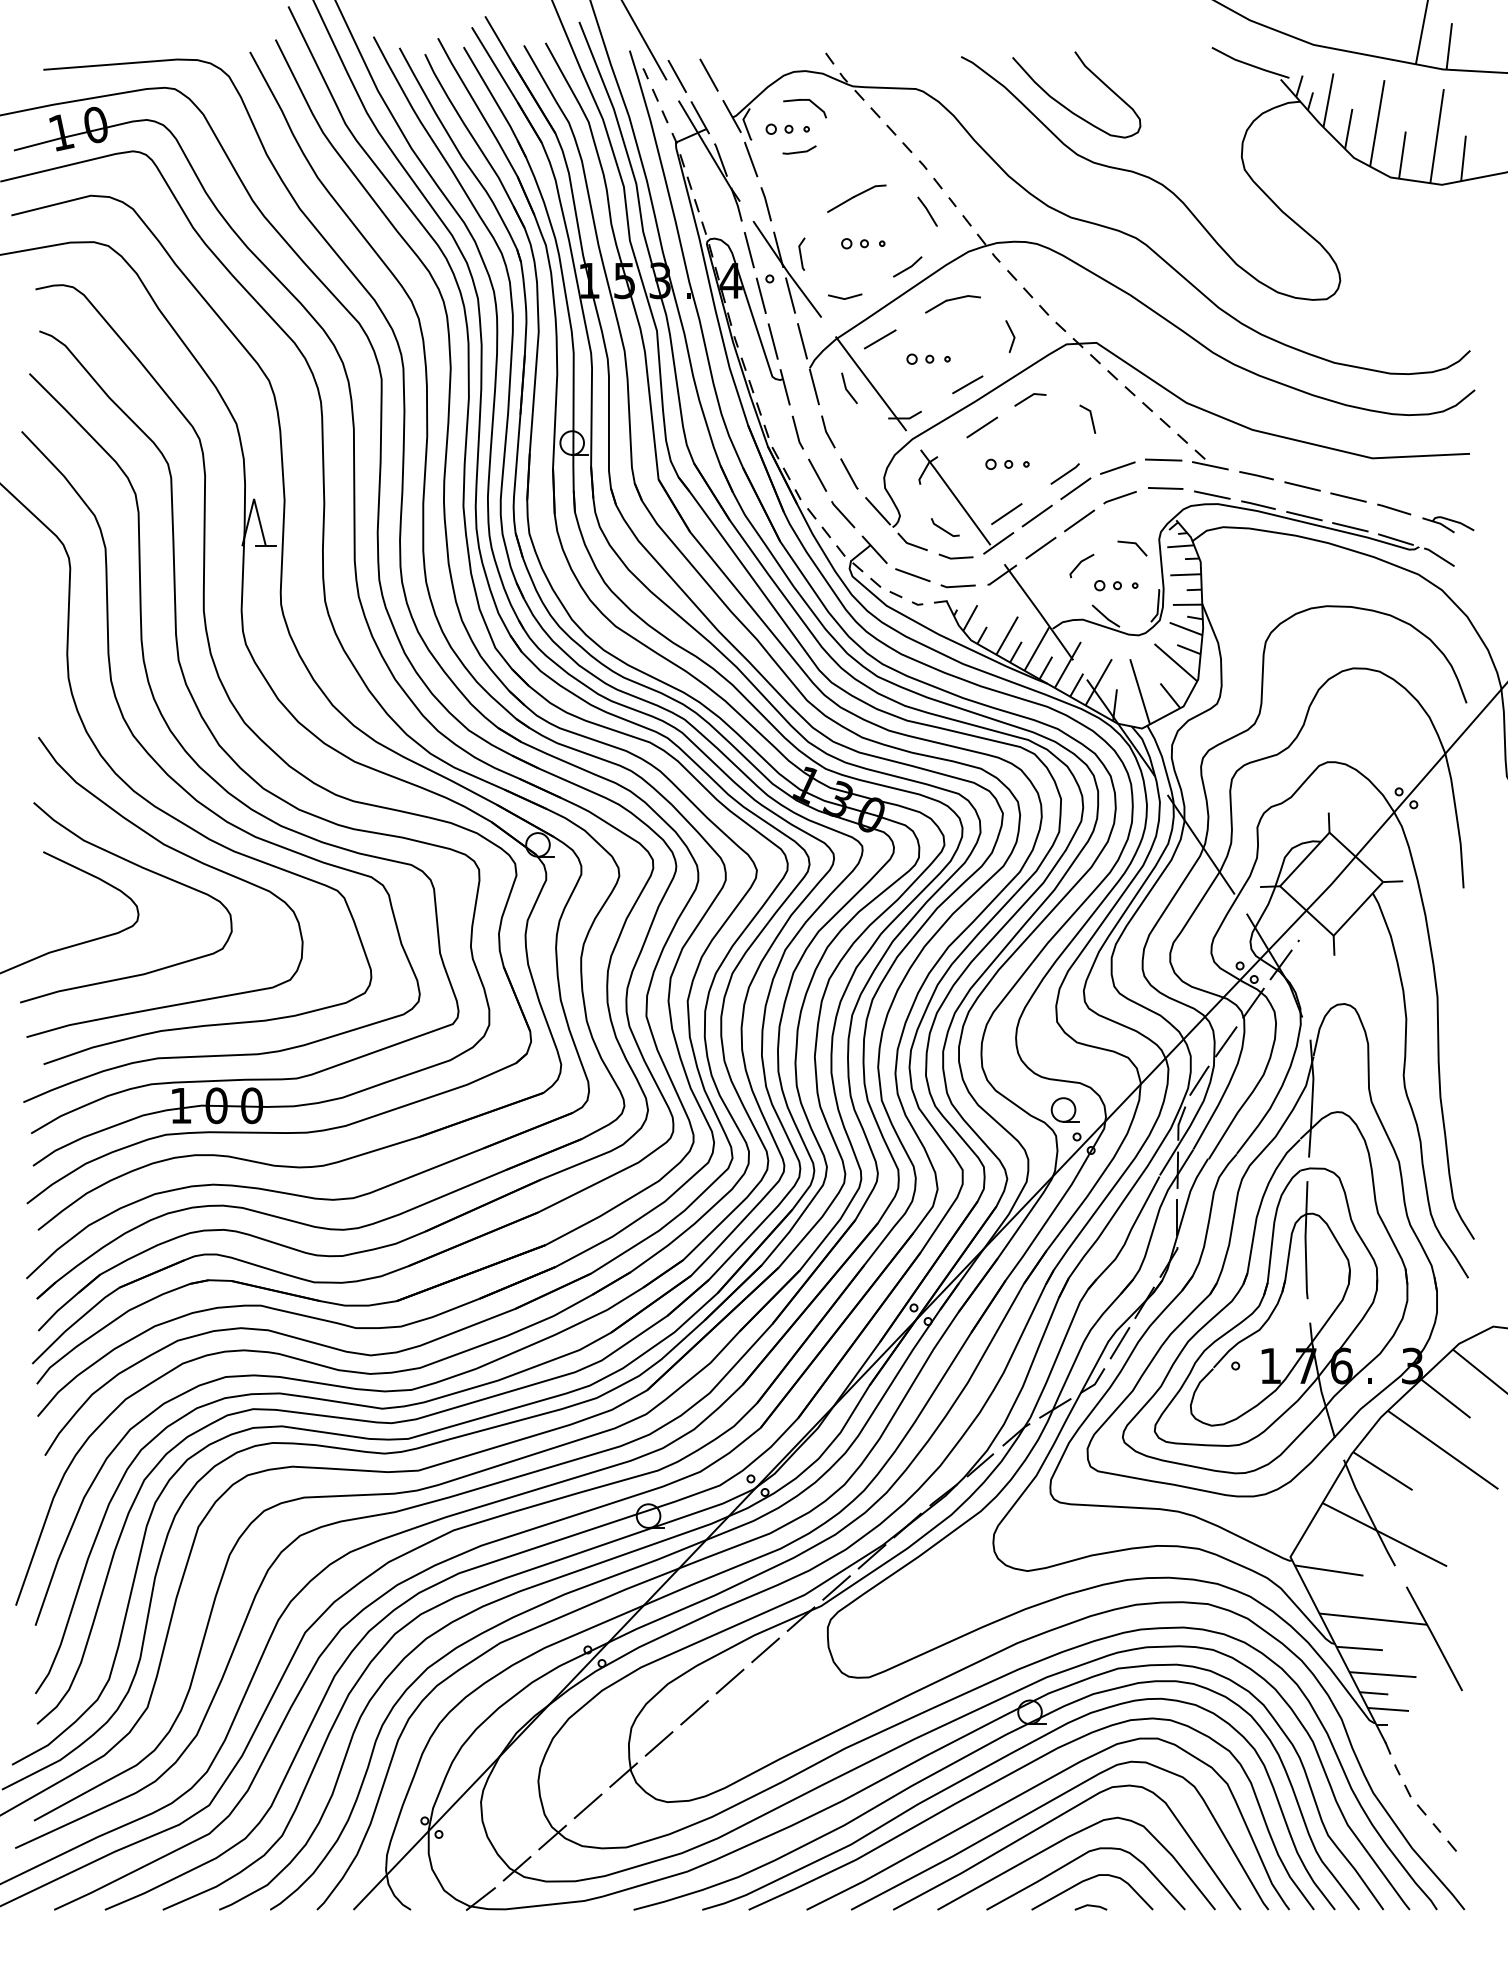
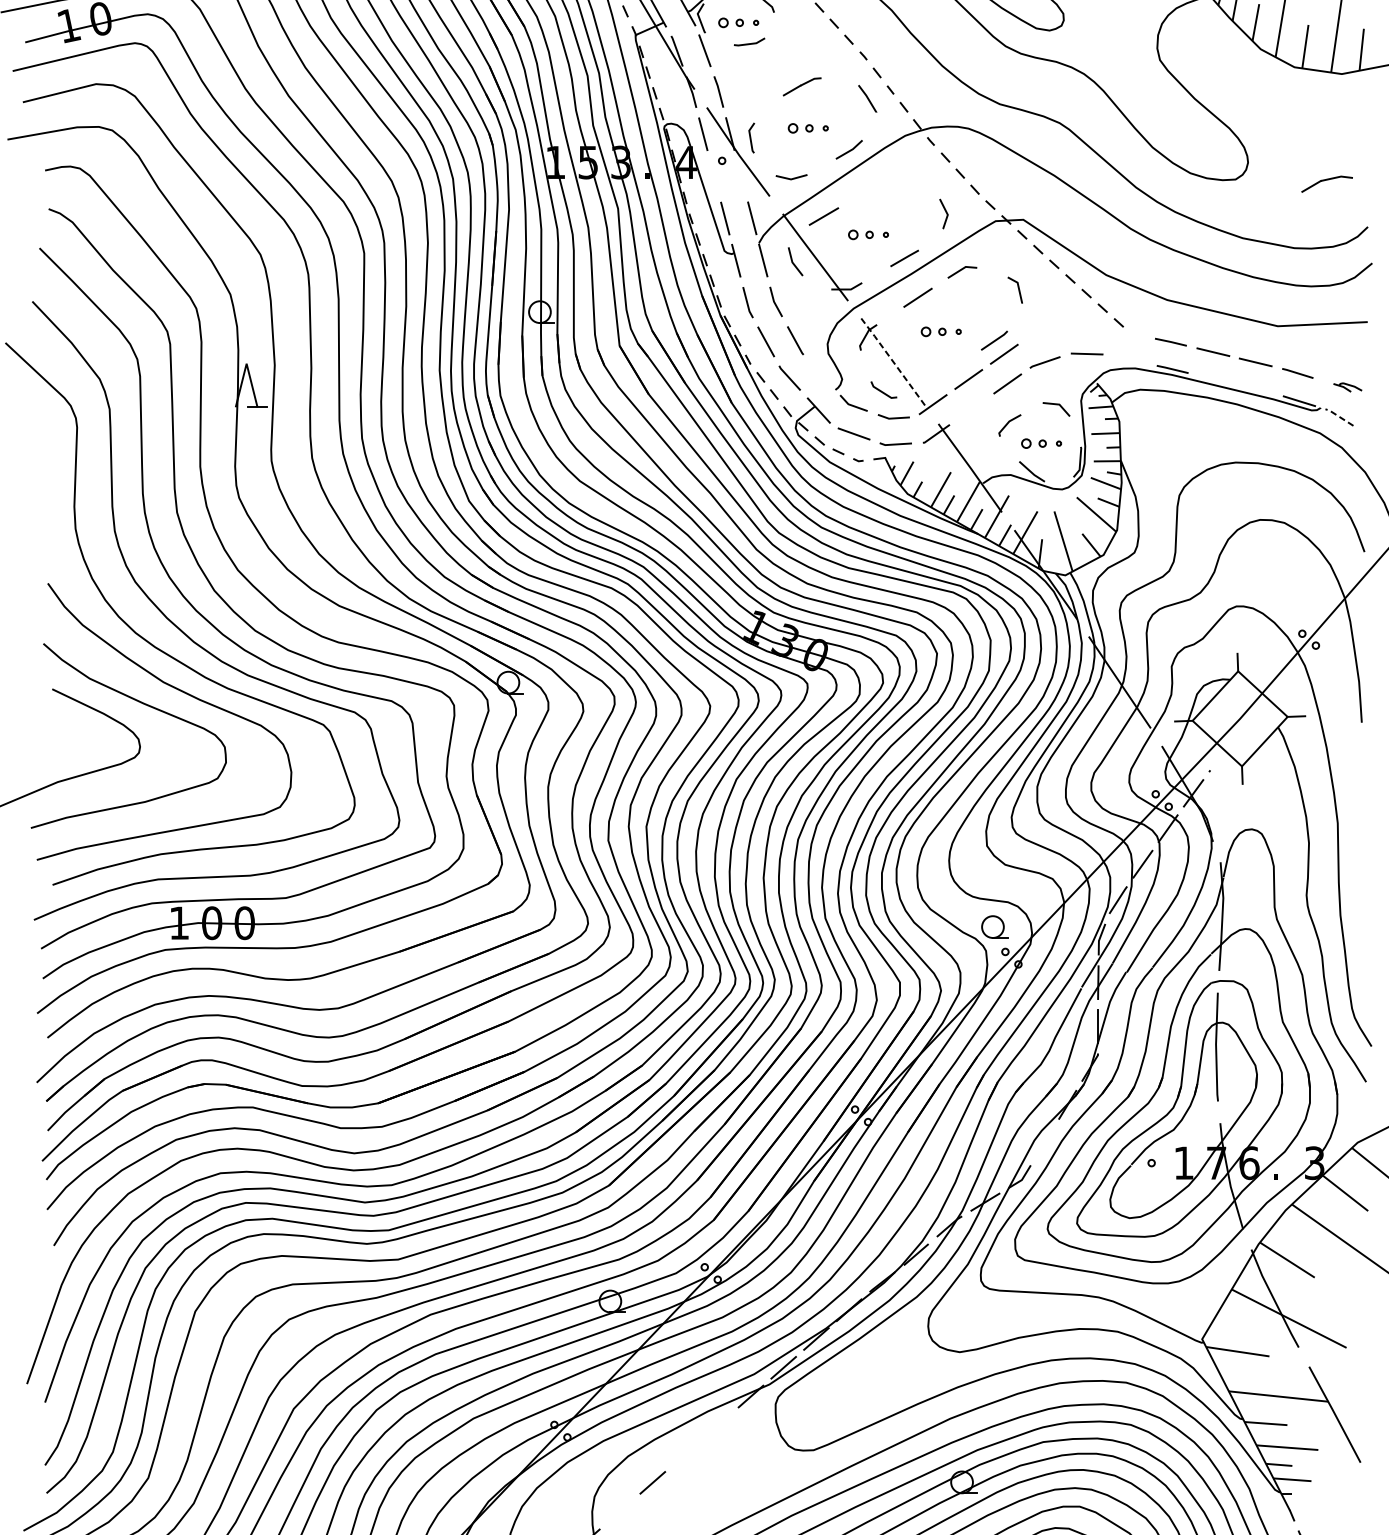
part: (856, 198) -> (802, 86), size x0.7
line: (760, 295) -> (713, 176), removed
line: (790, 295) -> (741, 176), removed
part: (952, 304) -> (1326, 184), moved
line: (1163, 459) -> (1085, 327), removed
line: (1210, 465) -> (1128, 332), removed
line: (1117, 467) -> (1042, 334), removed
line: (1211, 494) -> (1129, 359), removed
line: (955, 497) -> (893, 362), solid -> dashed
line: (877, 511) -> (821, 375), removed
line: (1006, 514) -> (940, 378), removed
line: (1304, 516) -> (1215, 379), removed
part: (1448, 524) -> (1347, 387), size x0.6
line: (1350, 527) -> (1257, 390), removed
line: (1040, 547) -> (971, 408), removed
line: (1438, 556) -> (1338, 416), solid -> dashed
line: (1119, 1343) -> (1044, 1142), removed
line: (765, 1650) -> (718, 1425), removed
line: (729, 1681) -> (684, 1454), removed
line: (658, 1743) -> (619, 1511), removed

